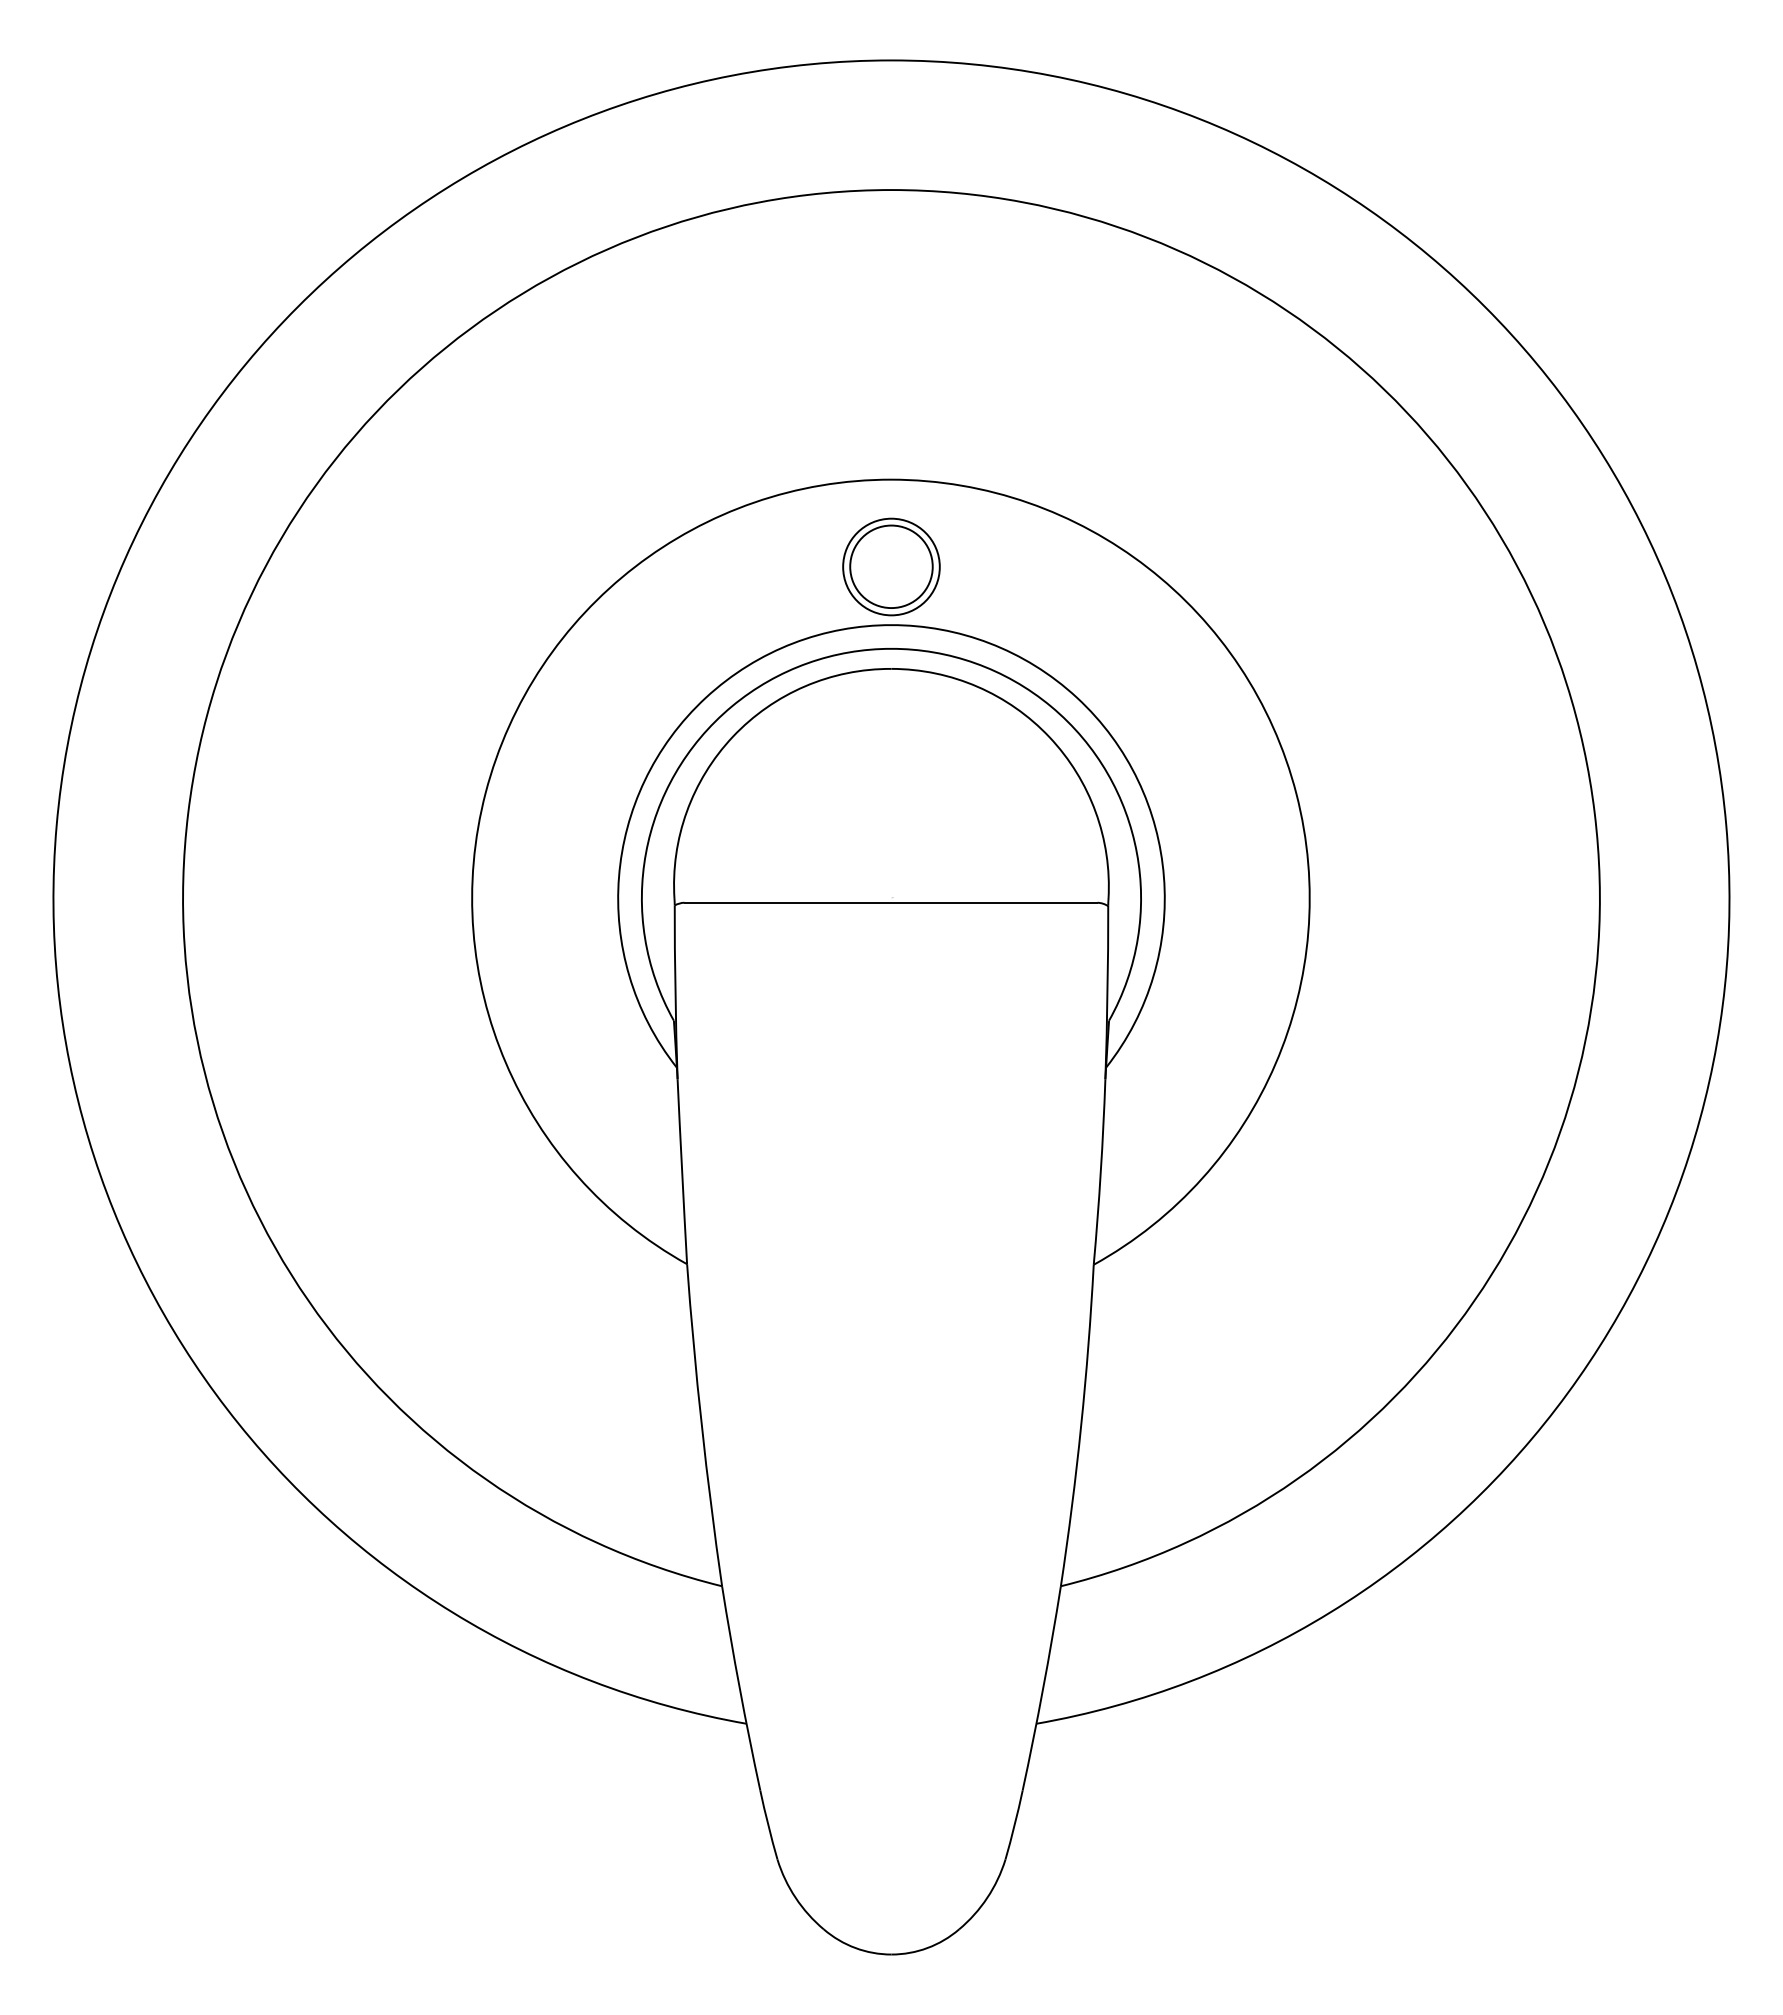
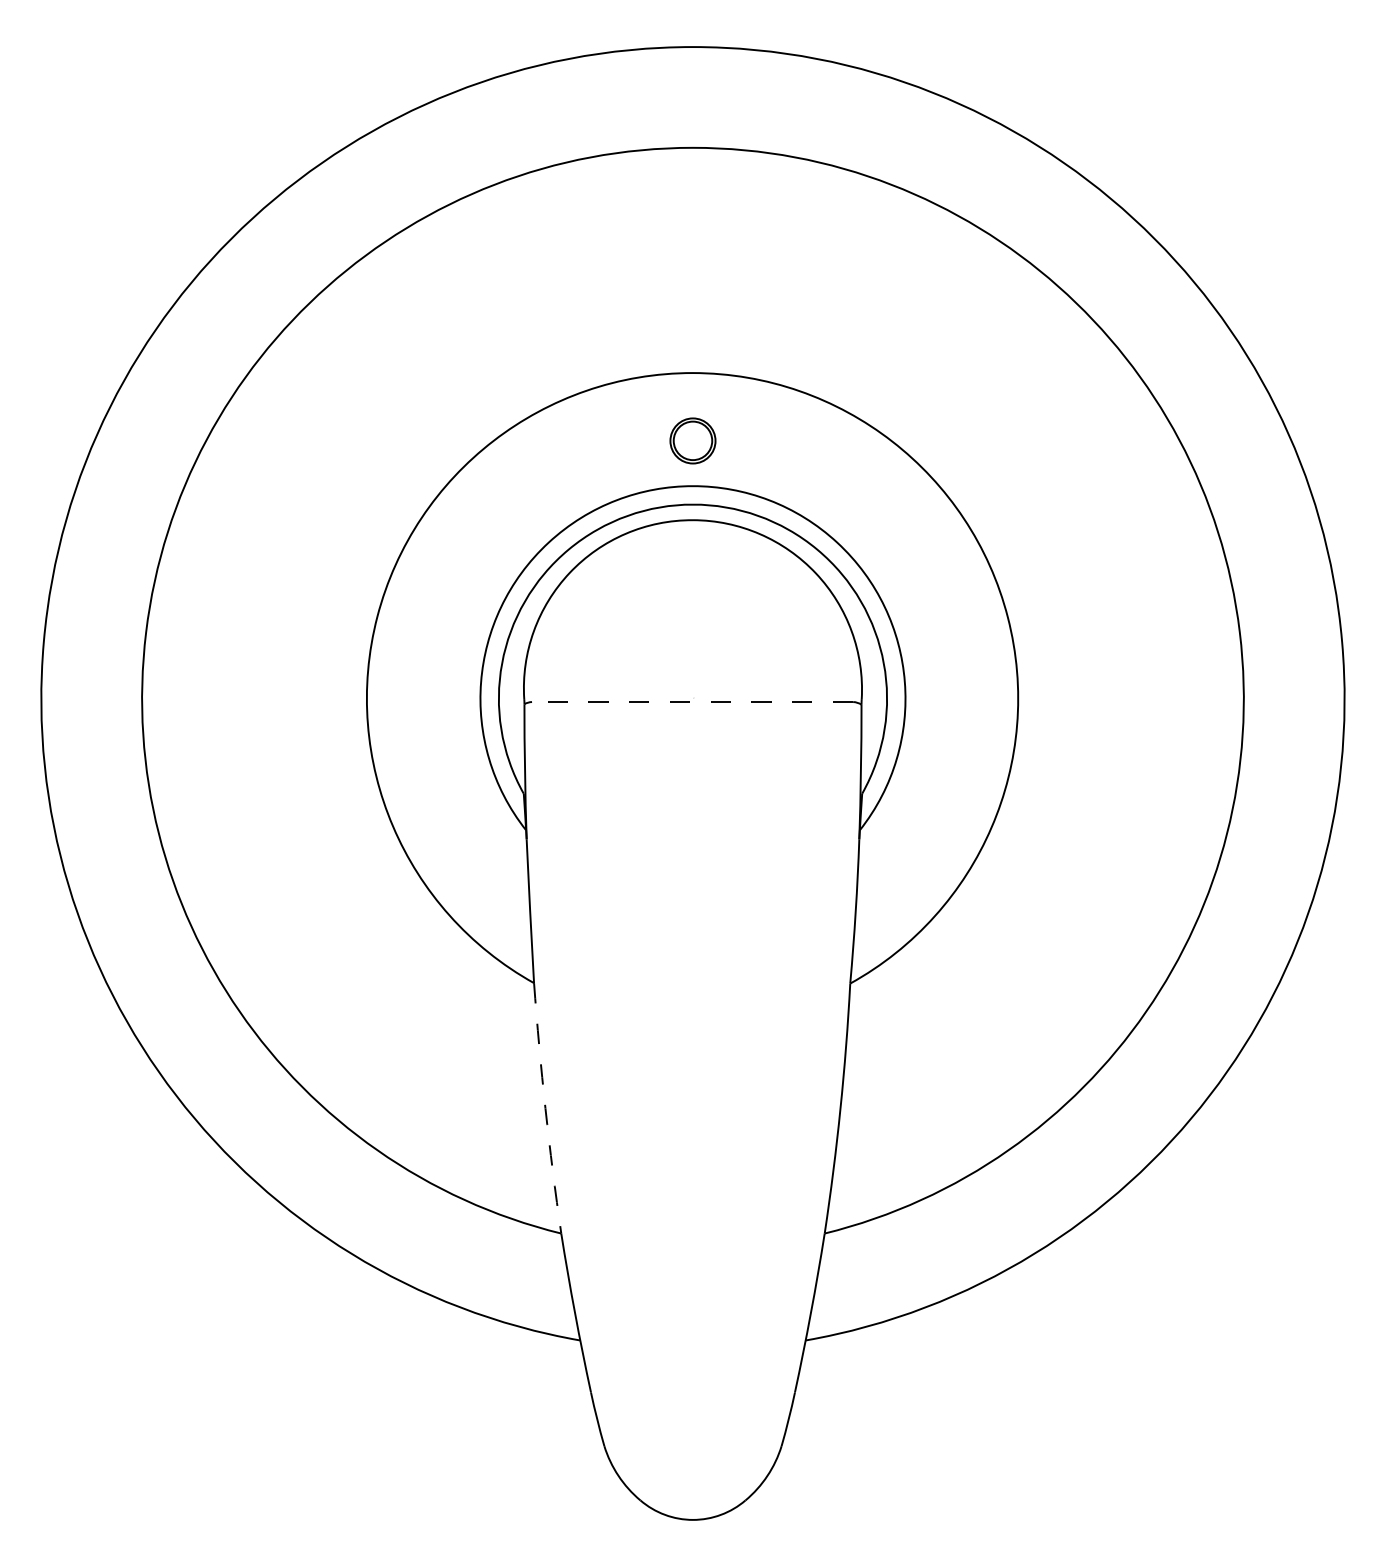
part: (891, 566) -> (693, 440), size x0.6
line: (890, 902) -> (692, 701), solid -> dashed
arc: (701, 1425) -> (545, 1108), solid -> dashed

